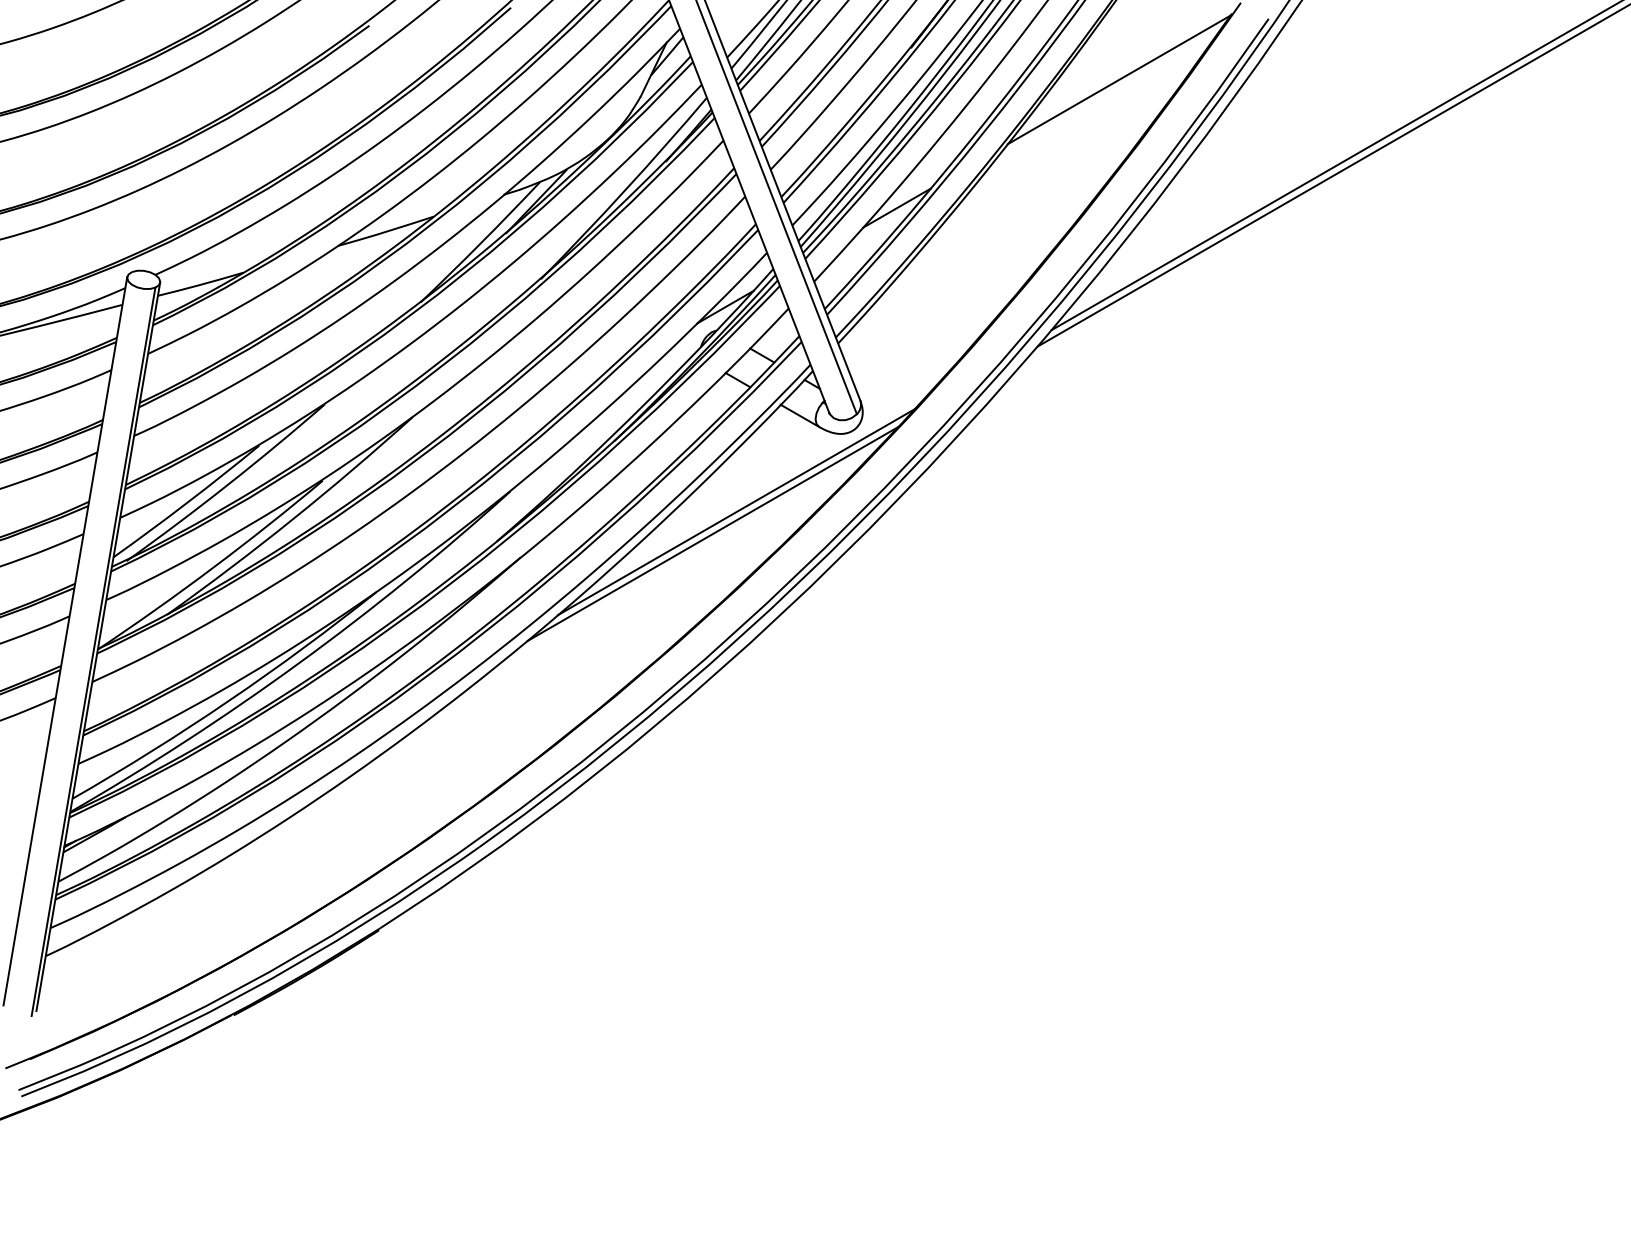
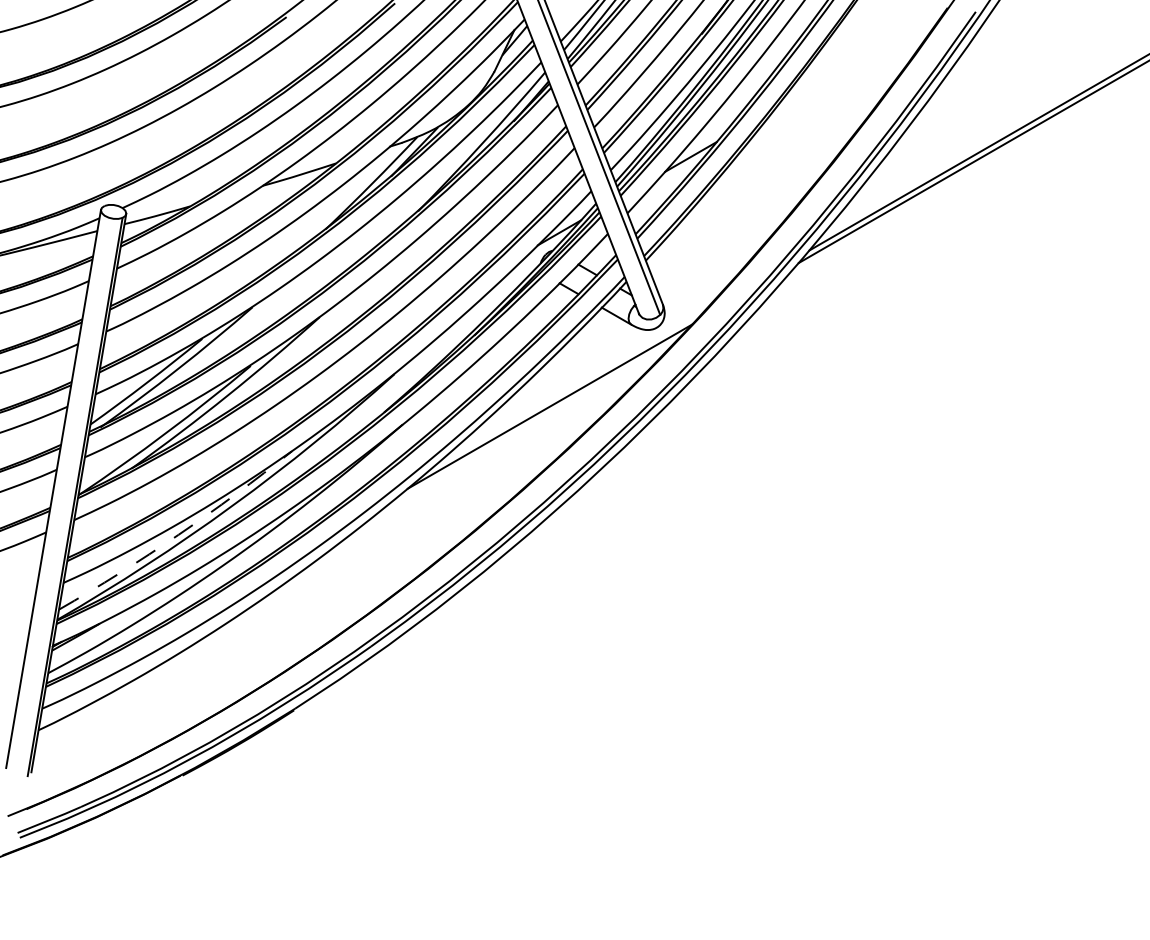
line: (1118, 79) -> (860, 58), removed
line: (736, 511) -> (567, 389), removed
arc: (228, 701) -> (178, 535), solid -> dashed

